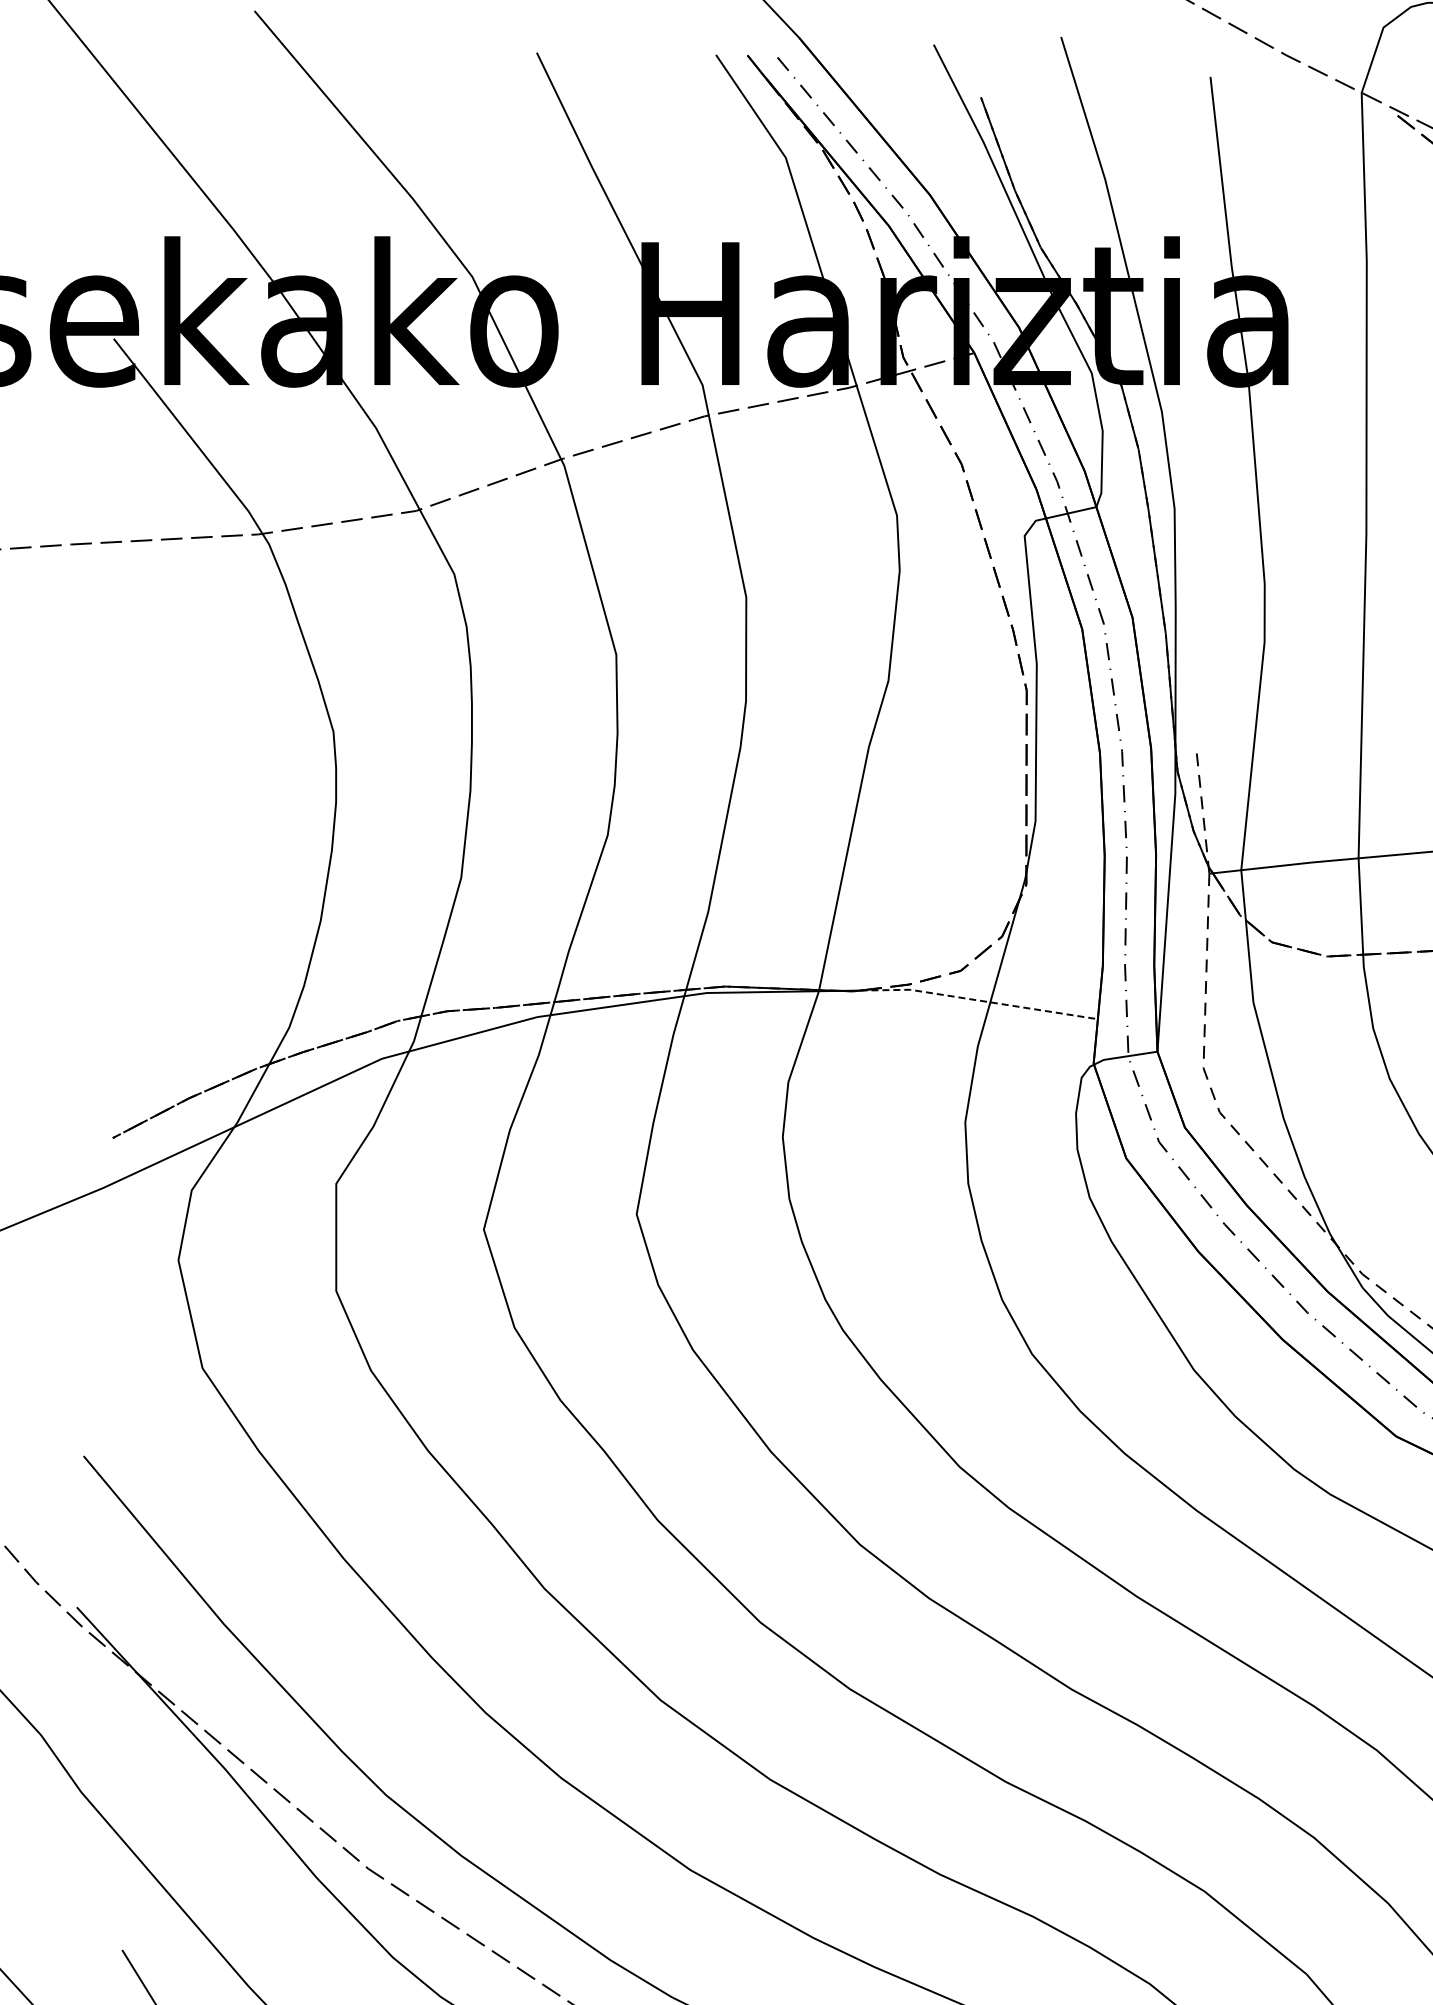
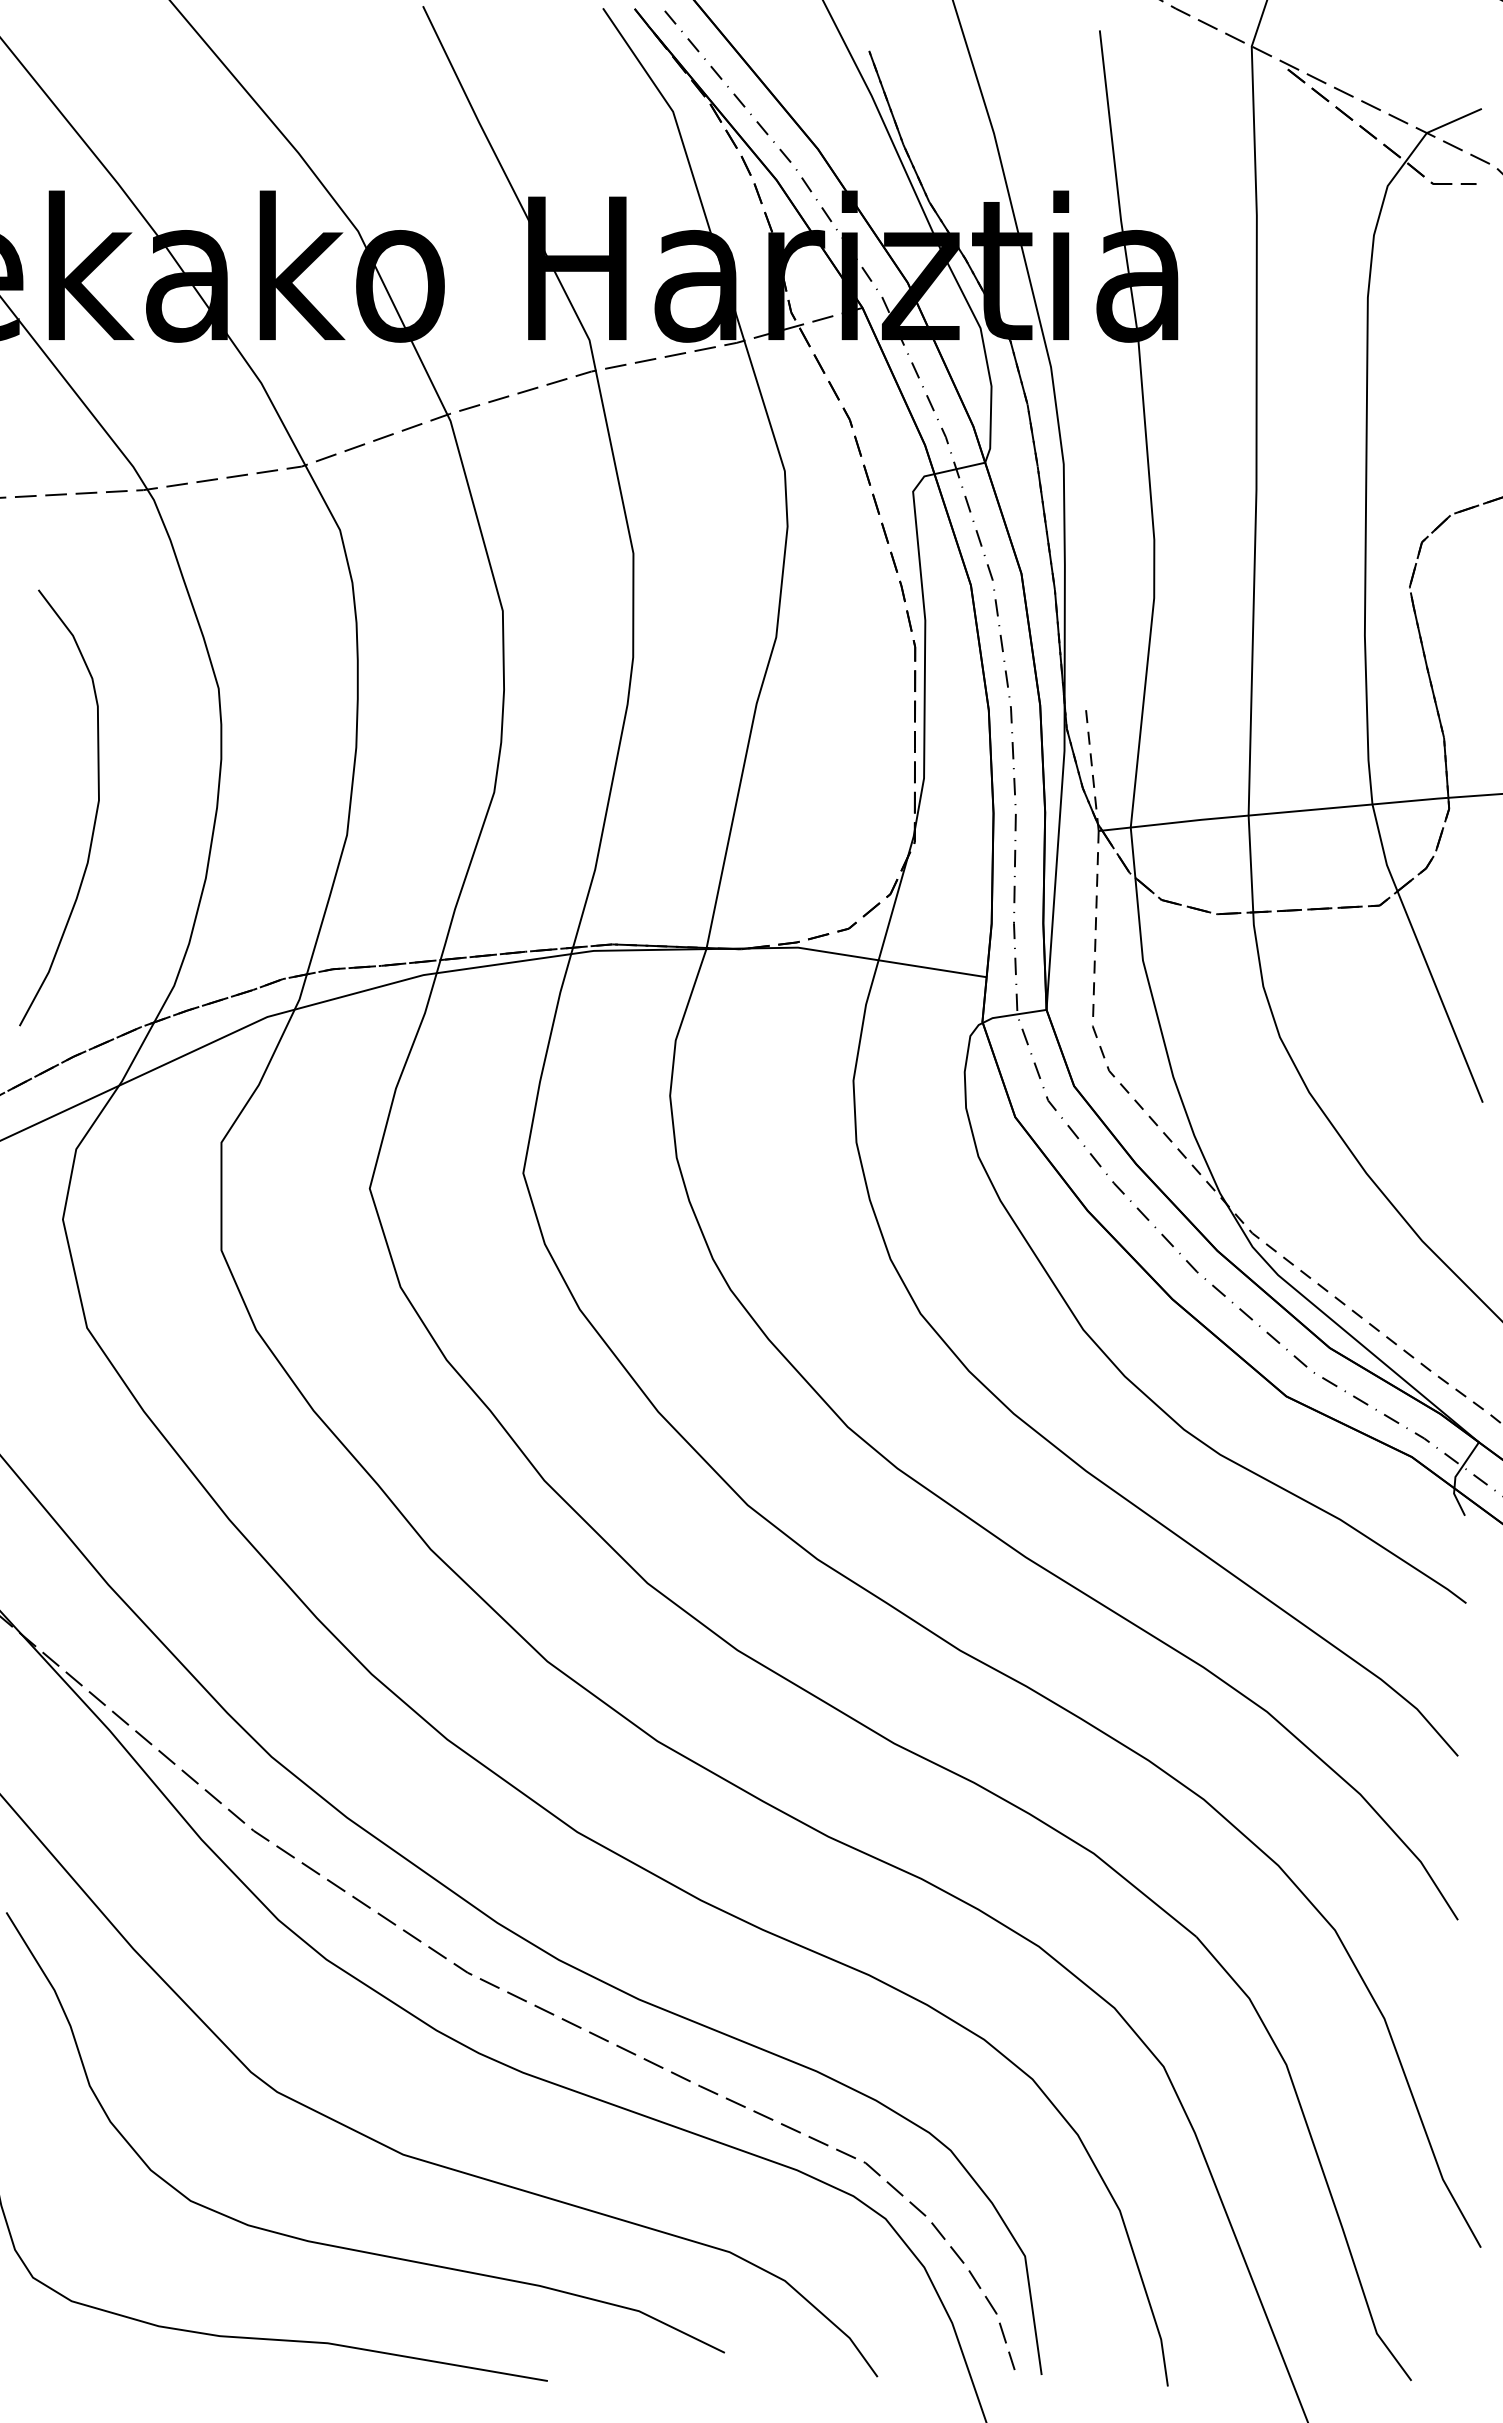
curve: (210, 855) -> (95, 812), added
line: (979, 1000) -> (867, 958), dashed -> solid

